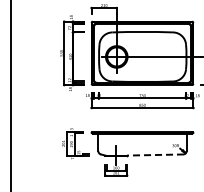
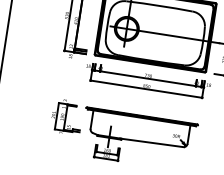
line: (155, 155) -> (152, 143), dashed -> solid

